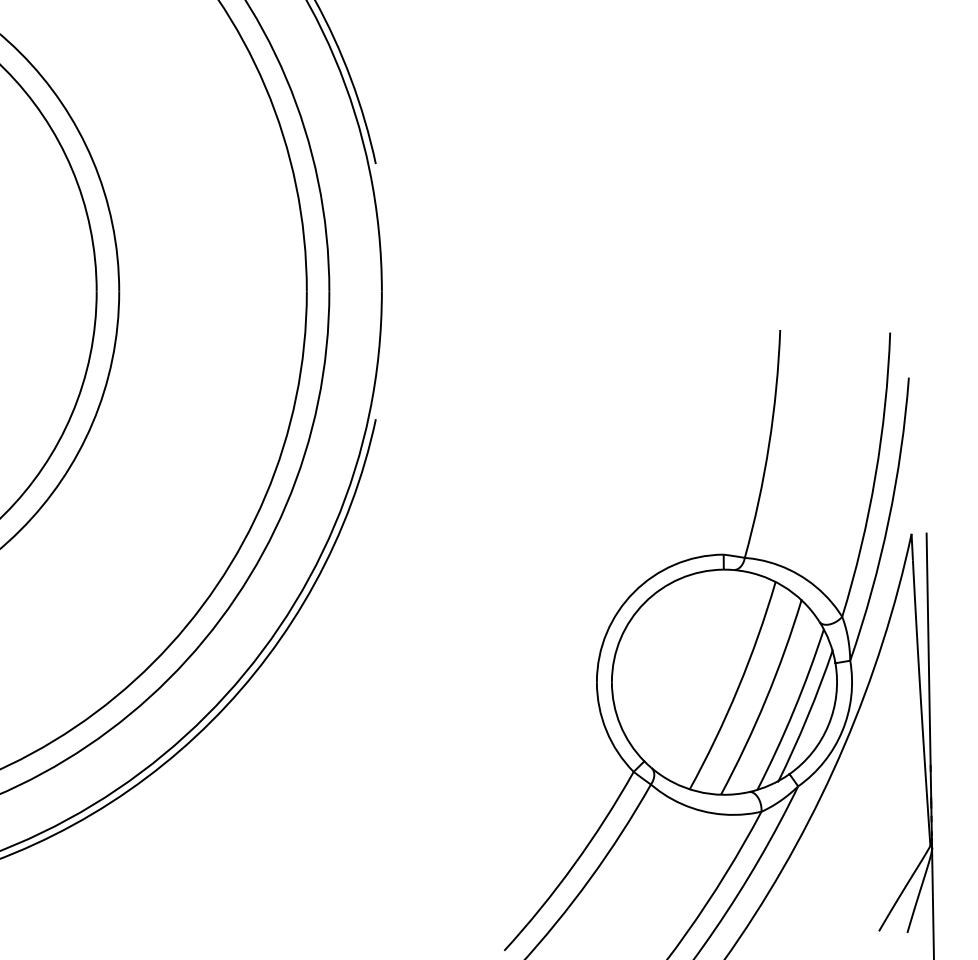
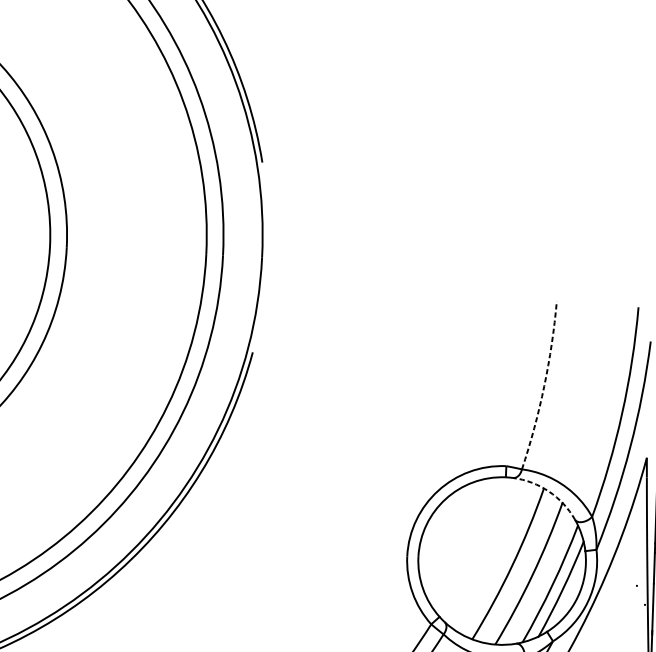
arc: (769, 444) -> (544, 385), solid -> dashed
arc: (782, 585) -> (548, 491), solid -> dashed

